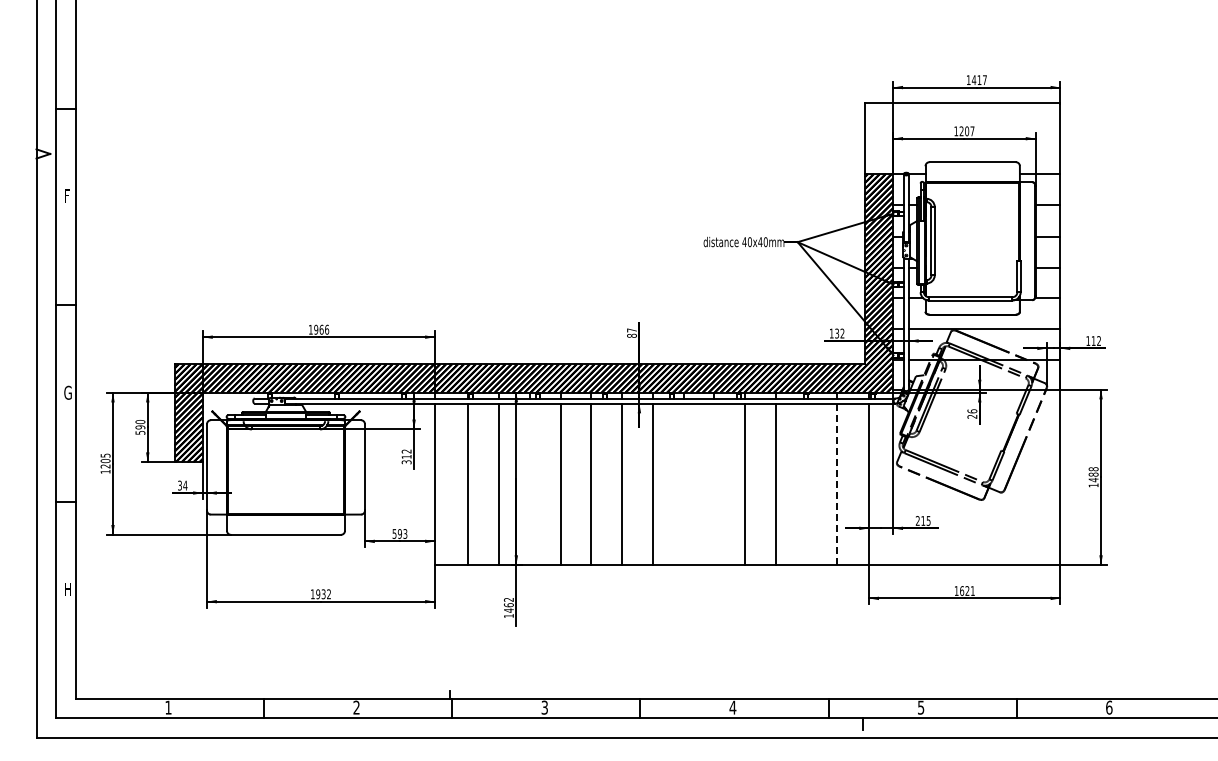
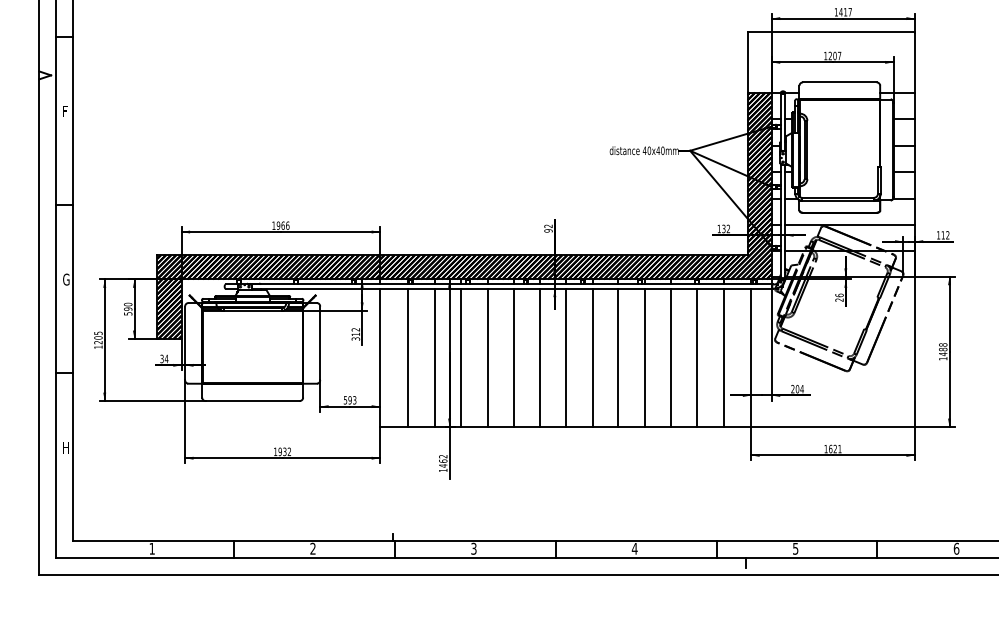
text: (631, 332) -> (548, 228), 87 -> 92
line: (529, 484) -> (460, 358), added
line: (683, 484) -> (592, 358), added
line: (713, 484) -> (618, 358), added
line: (806, 484) -> (697, 358), added
line: (837, 484) -> (724, 358), dashed -> solid
text: (925, 520) -> (799, 388), 215 -> 204

